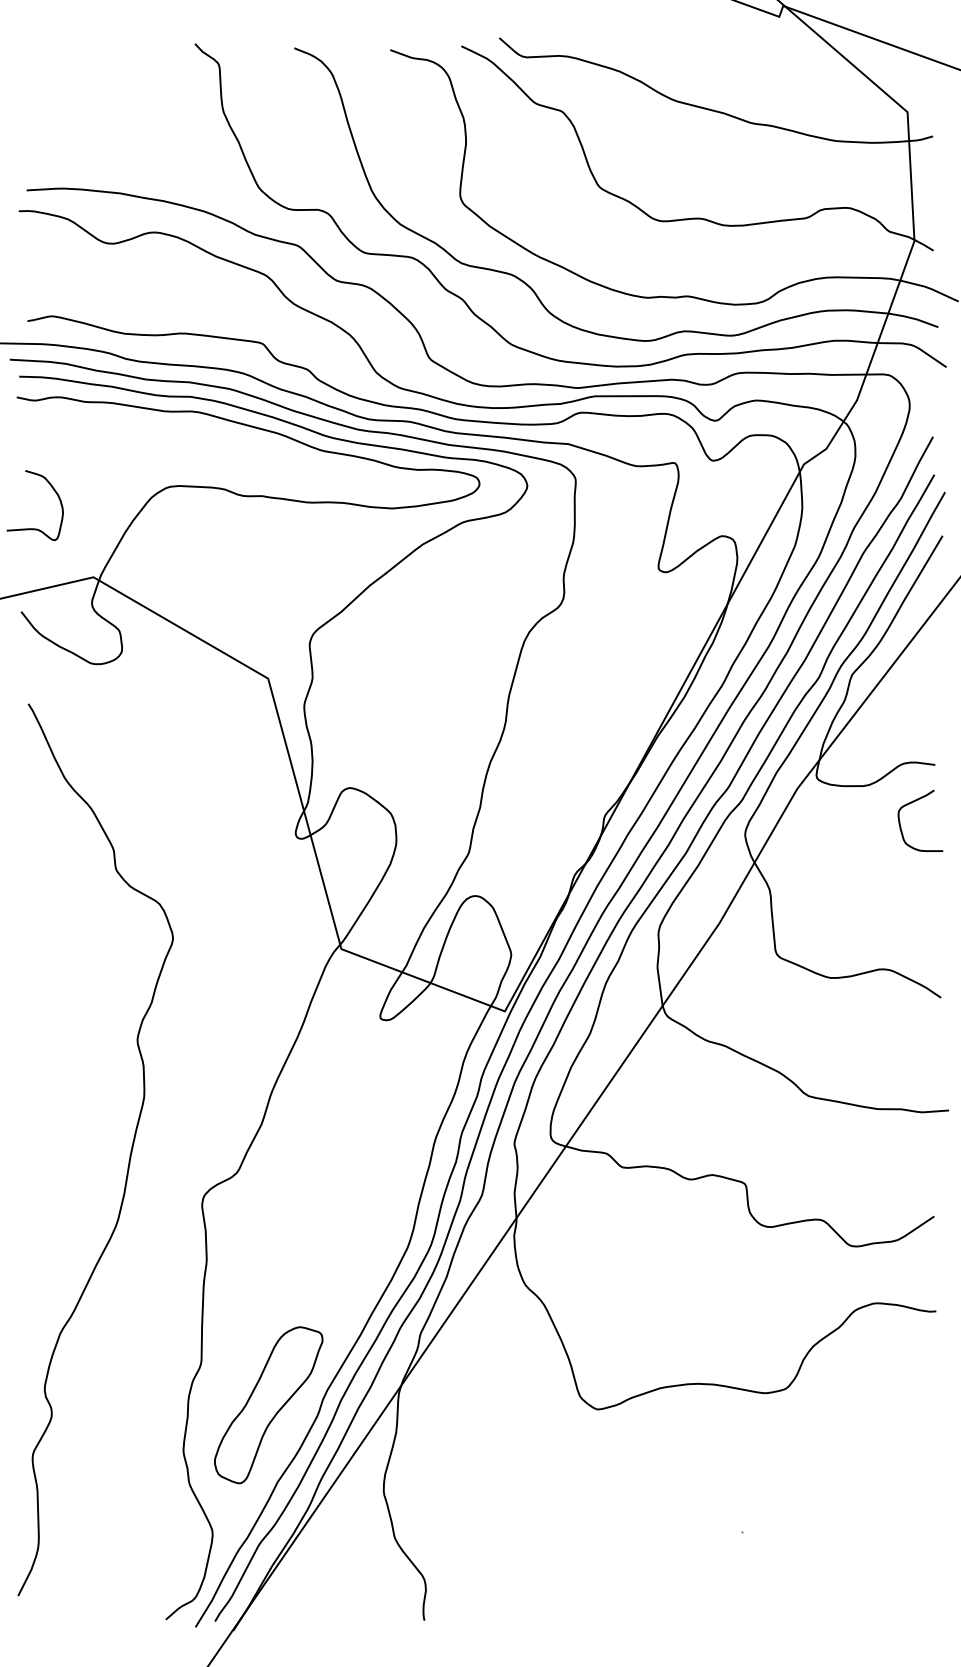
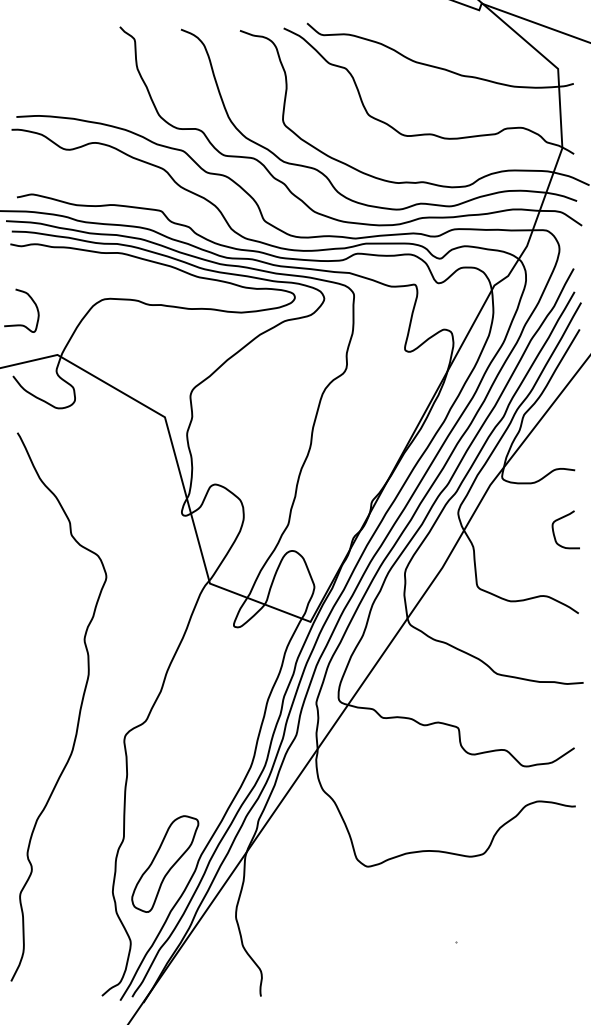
curve: (911, 804) -> (560, 519), moved

